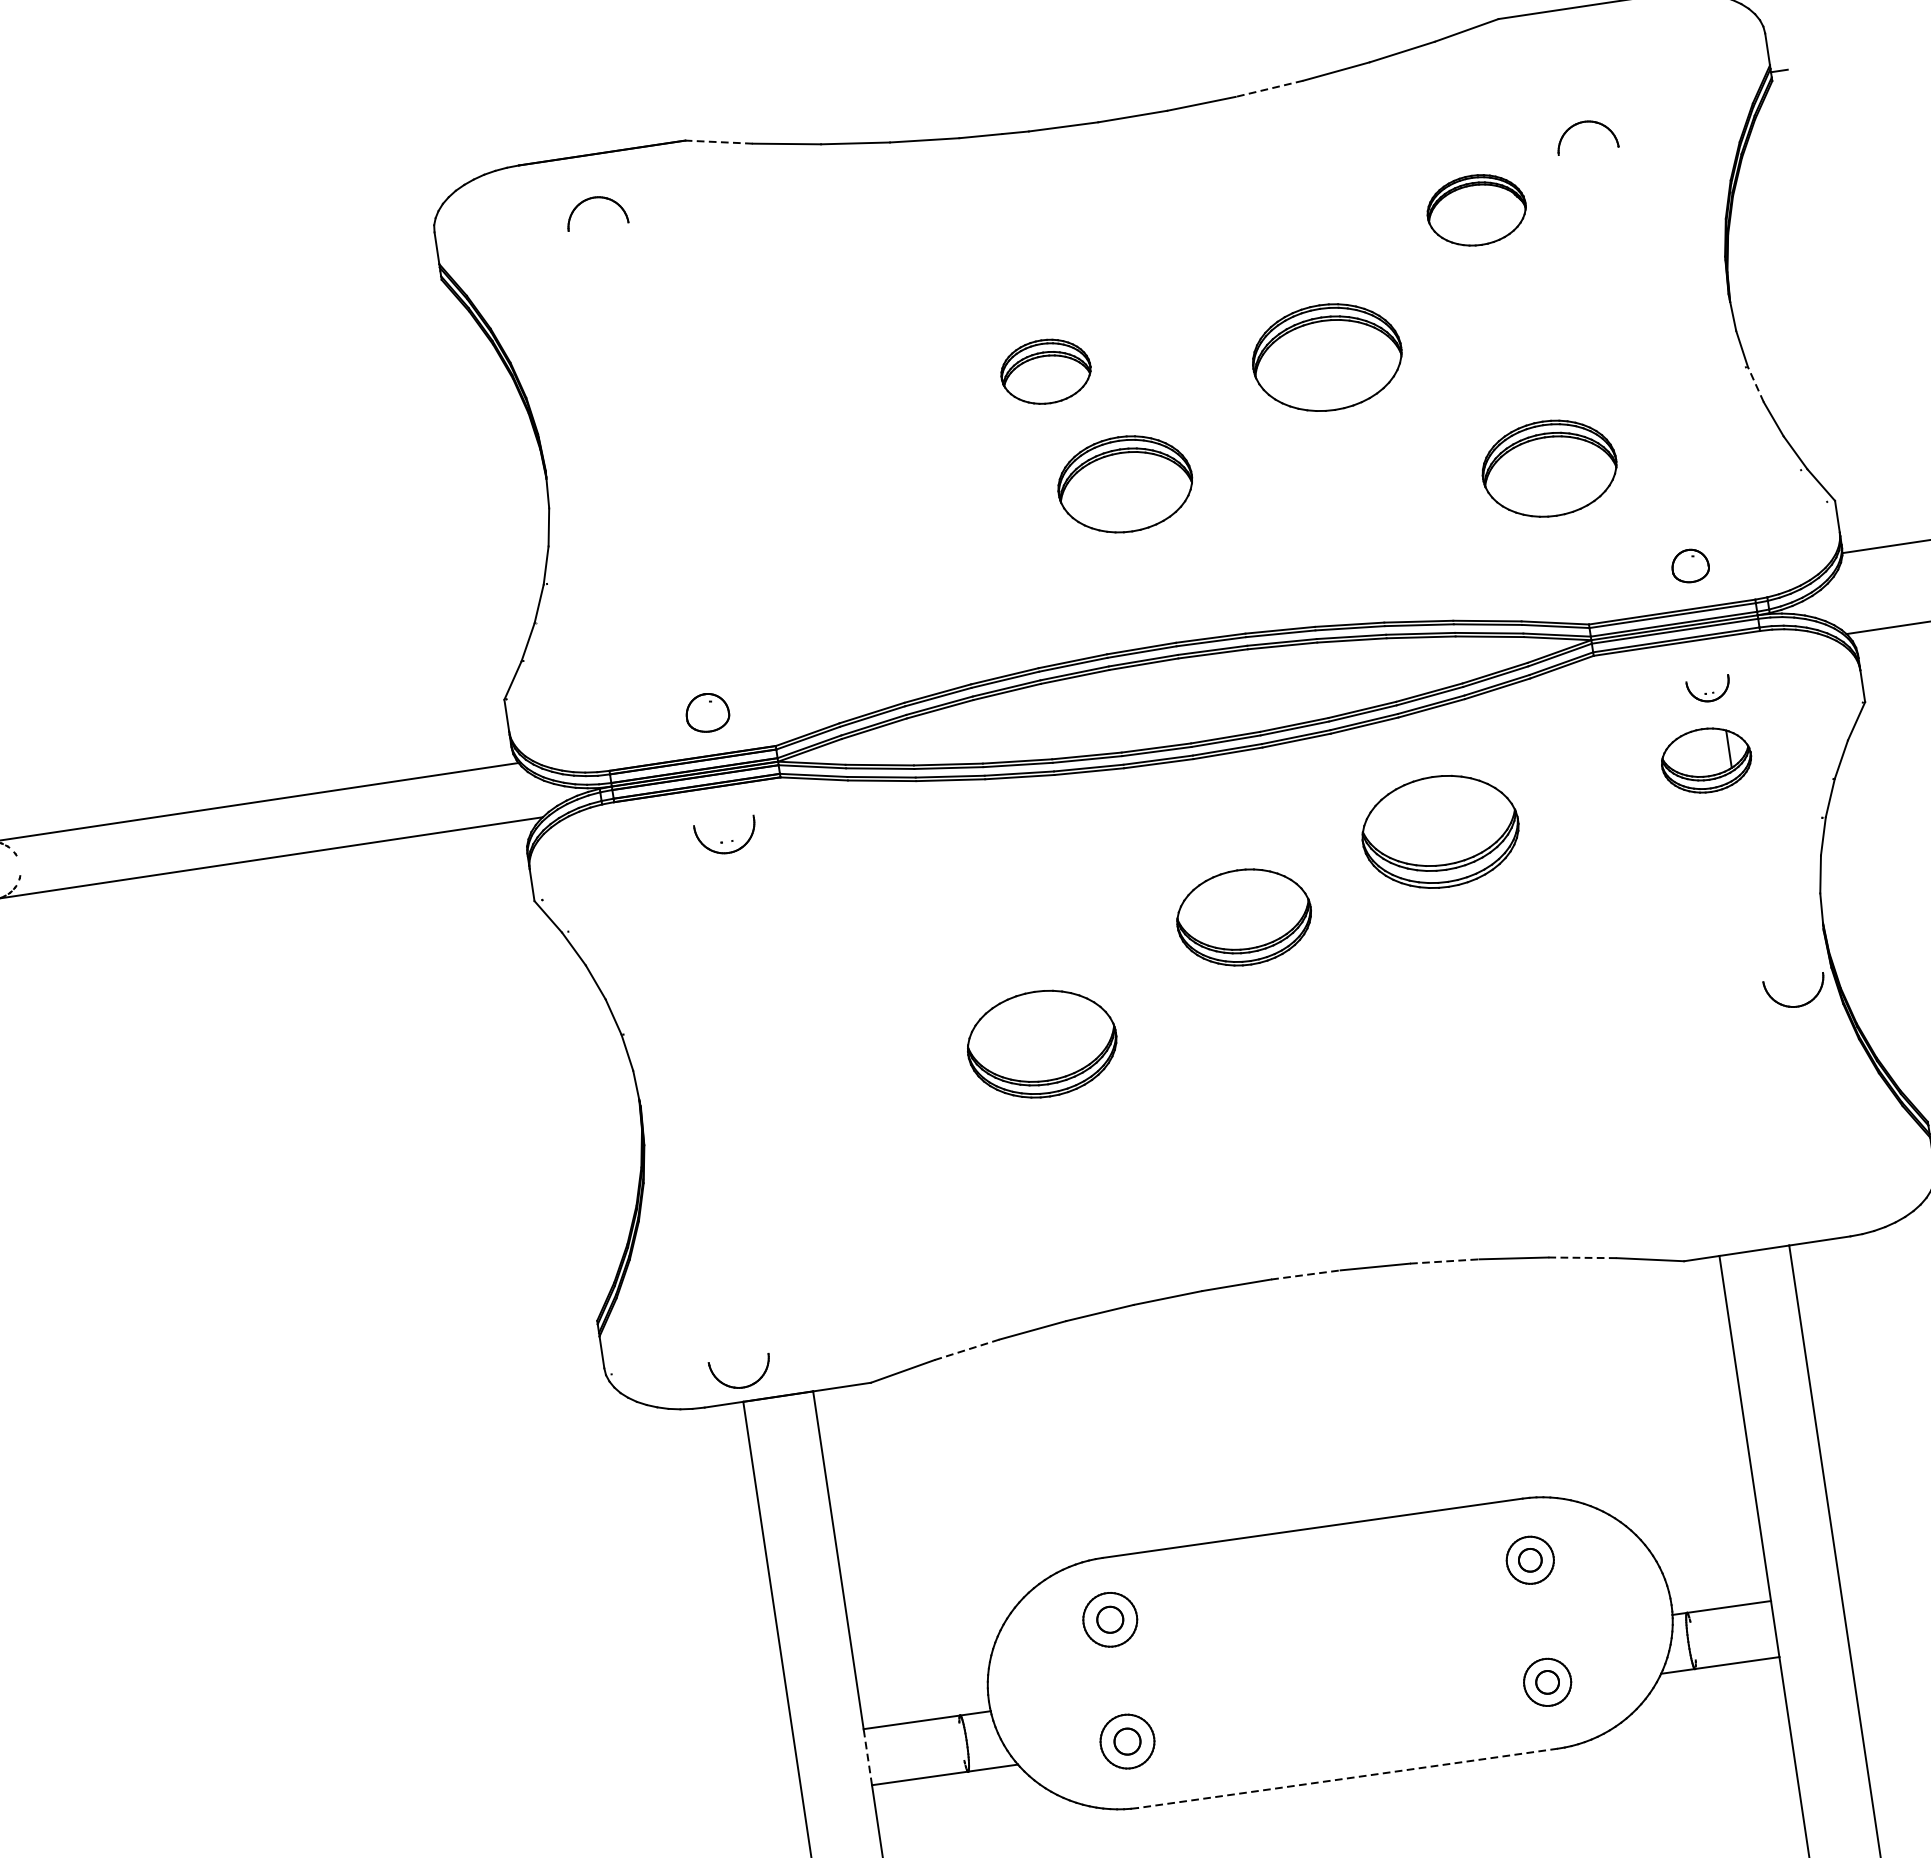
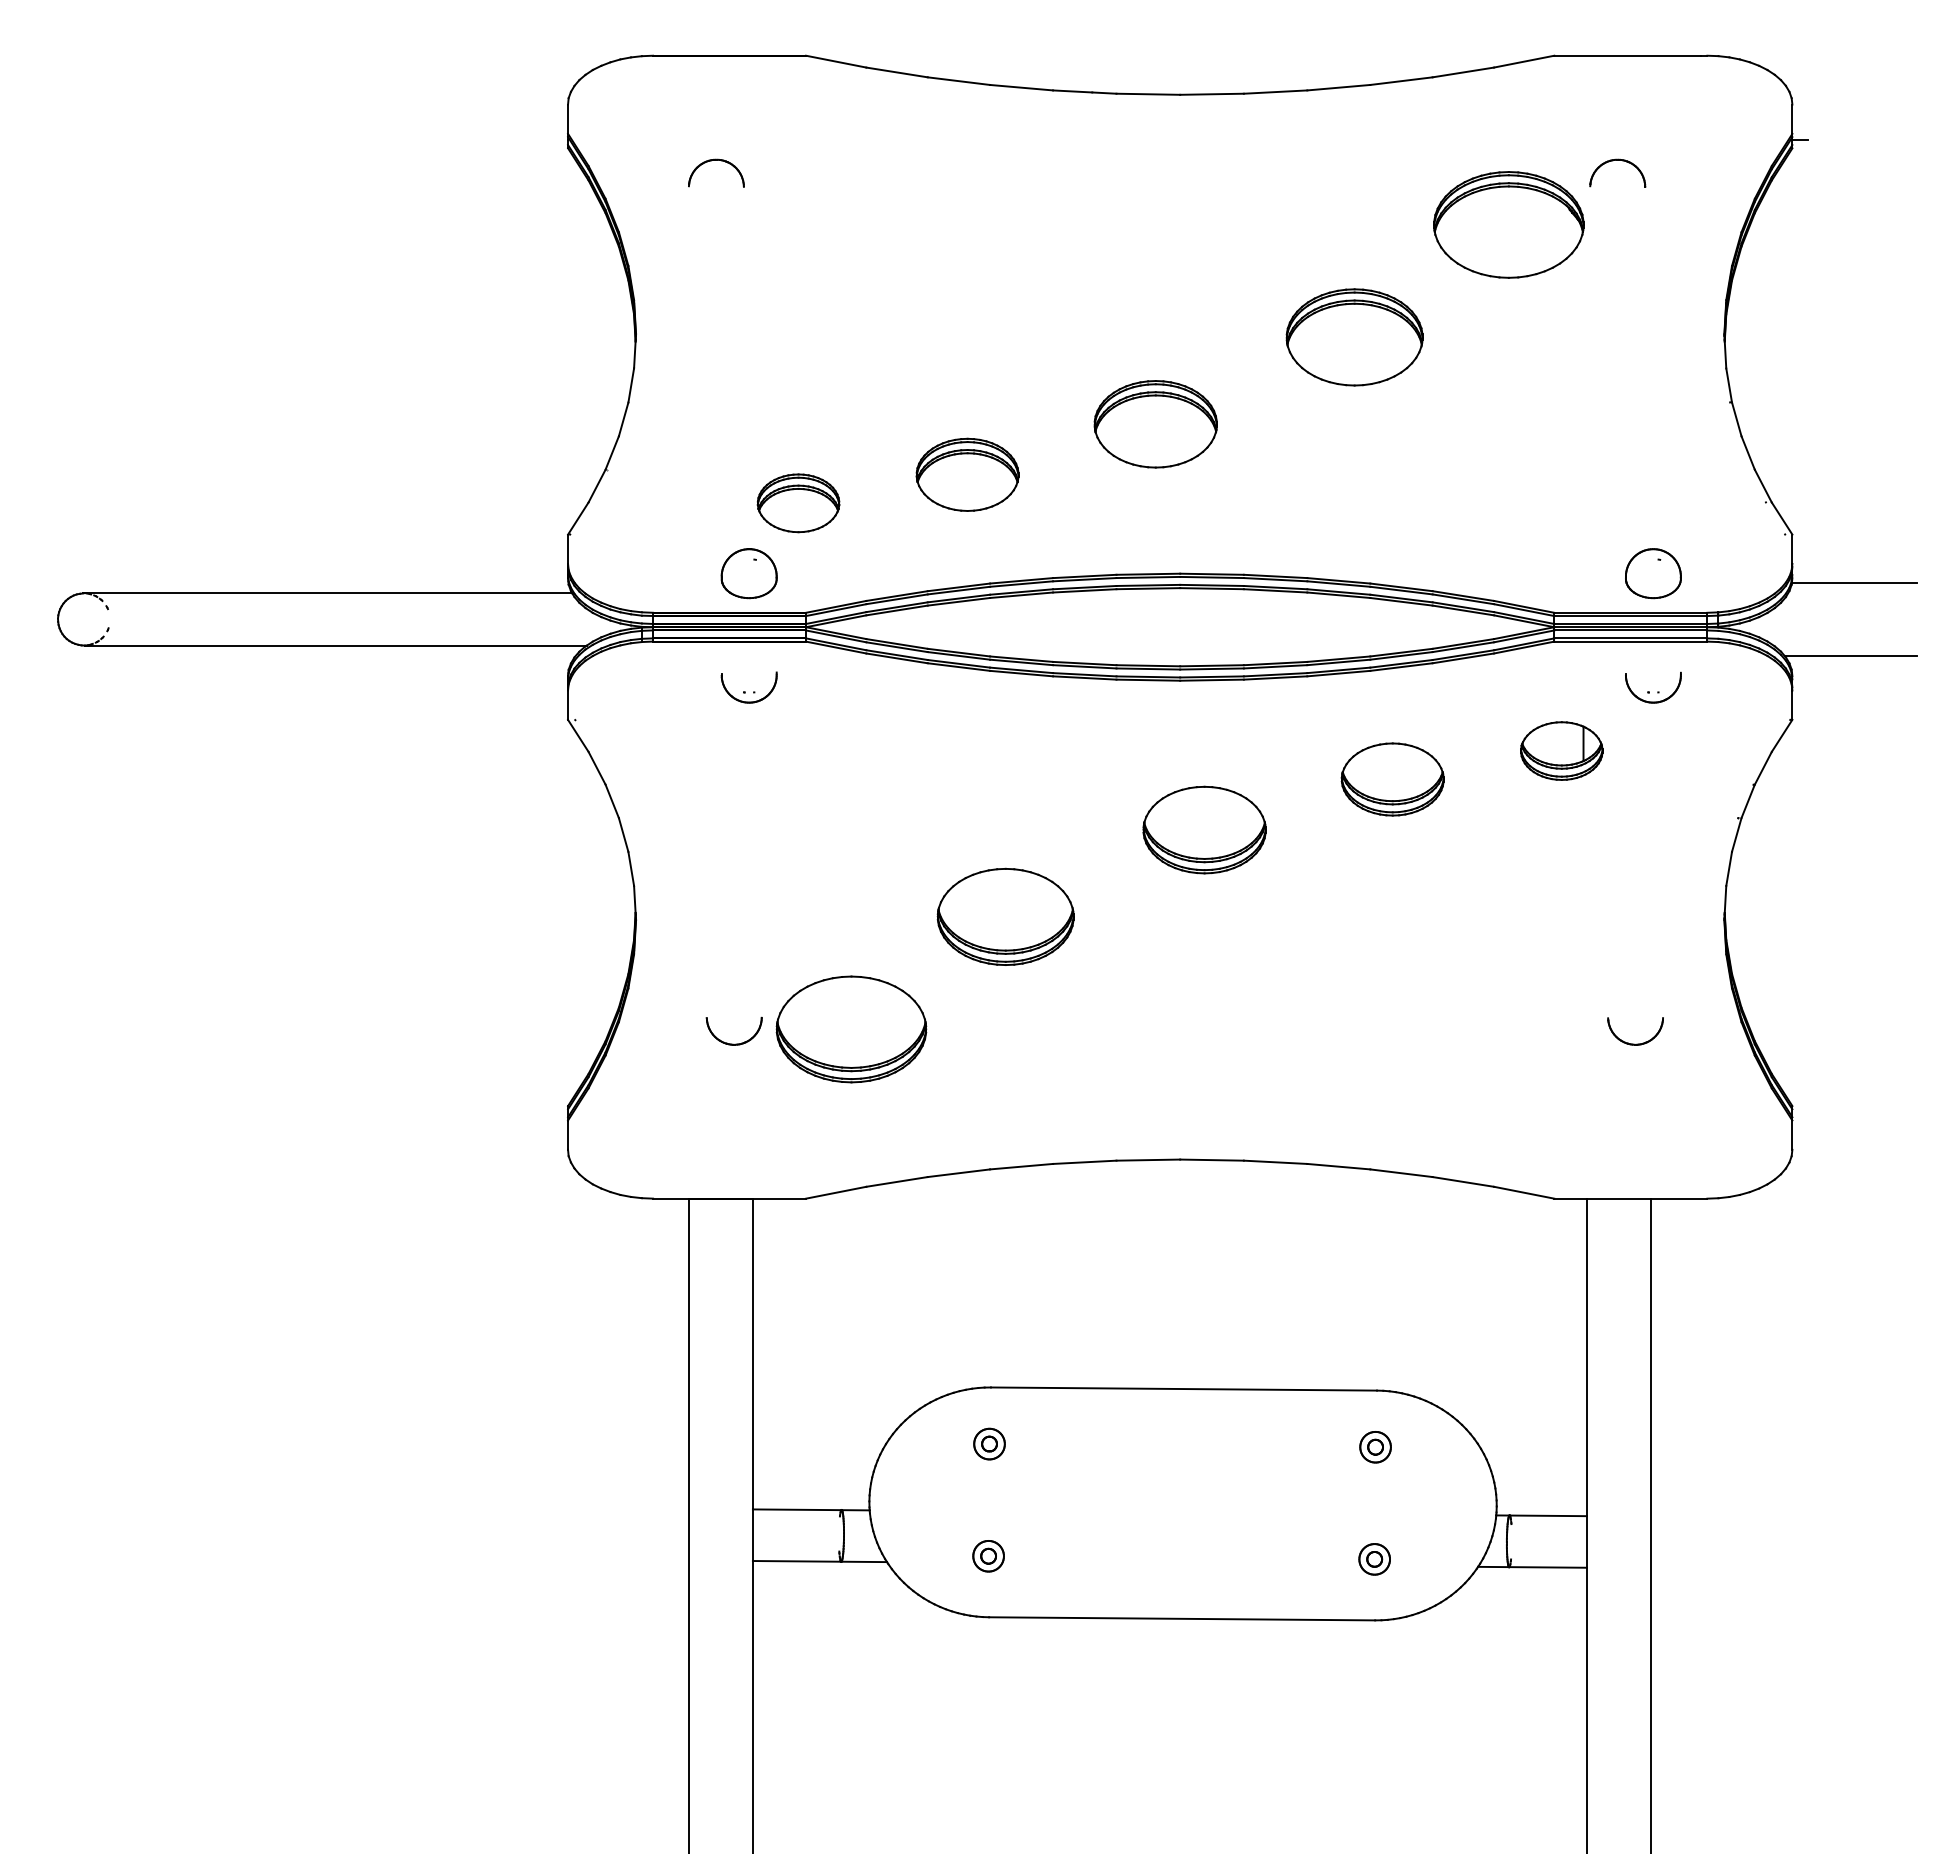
line: (1269, 88) -> (1338, 87), dashed -> solid
line: (719, 141) -> (836, 61), dashed -> solid
part: (594, 198) -> (716, 160), moved
part: (1476, 209) -> (1508, 224), size x1.67
part: (1045, 372) -> (798, 503), moved
line: (1755, 384) -> (1736, 419), dashed -> solid
part: (1549, 468) -> (1539, 467), removed
part: (1690, 565) -> (1653, 573), size x1.67
part: (928, 569) -> (967, 474), added
part: (1708, 689) -> (1653, 687), size x1.43
part: (706, 712) -> (748, 573), size x1.43
part: (1706, 760) -> (1561, 750), moved
part: (1440, 831) -> (1392, 779), size x0.71
part: (1796, 1005) -> (1634, 1043), moved
part: (892, 1191) -> (851, 1029), added
line: (1582, 1258) -> (1463, 1182), dashed -> solid
line: (1444, 1261) -> (1338, 1166), dashed -> solid
line: (1306, 1275) -> (1212, 1160), dashed -> solid
line: (967, 1349) -> (897, 1181), dashed -> solid
part: (741, 1386) -> (733, 1043), moved
part: (1530, 1560) -> (1375, 1447), size x0.71
part: (1110, 1619) -> (989, 1443), size x0.62
part: (1547, 1682) -> (1374, 1559), size x0.71
part: (1127, 1742) -> (988, 1556), size x0.62
line: (867, 1757) -> (752, 1535), dashed -> solid
line: (1347, 1778) -> (1181, 1618), dashed -> solid

